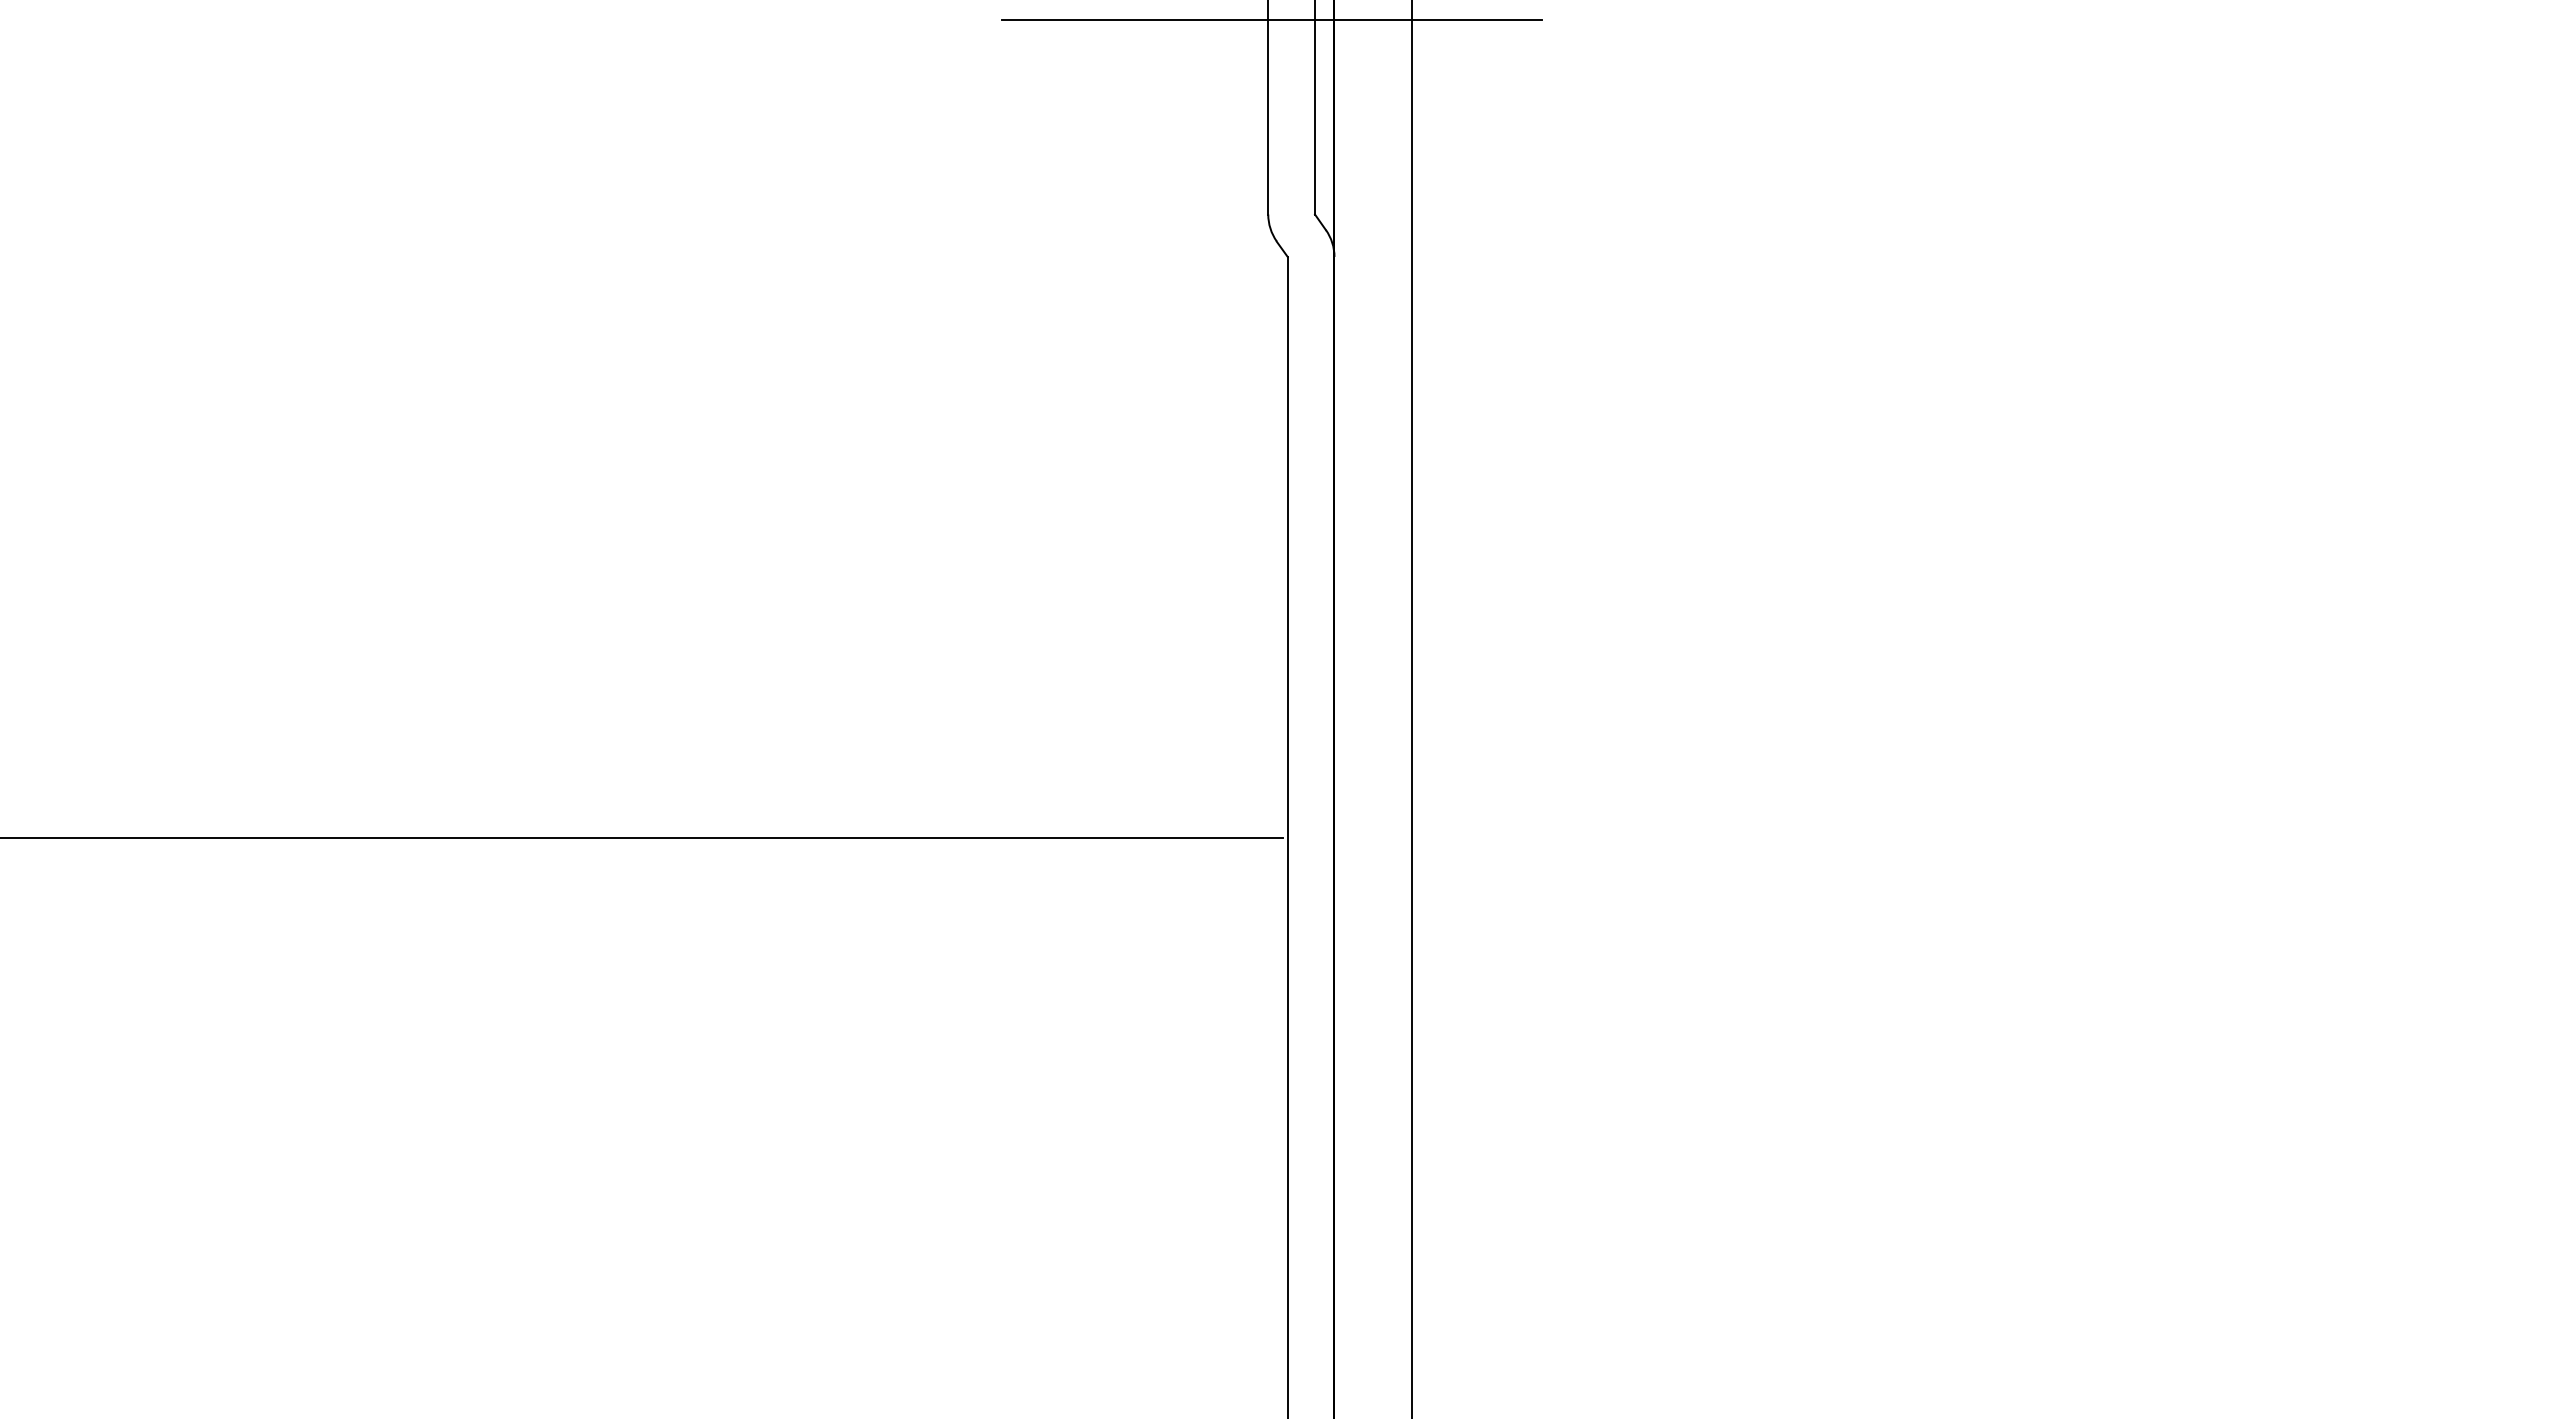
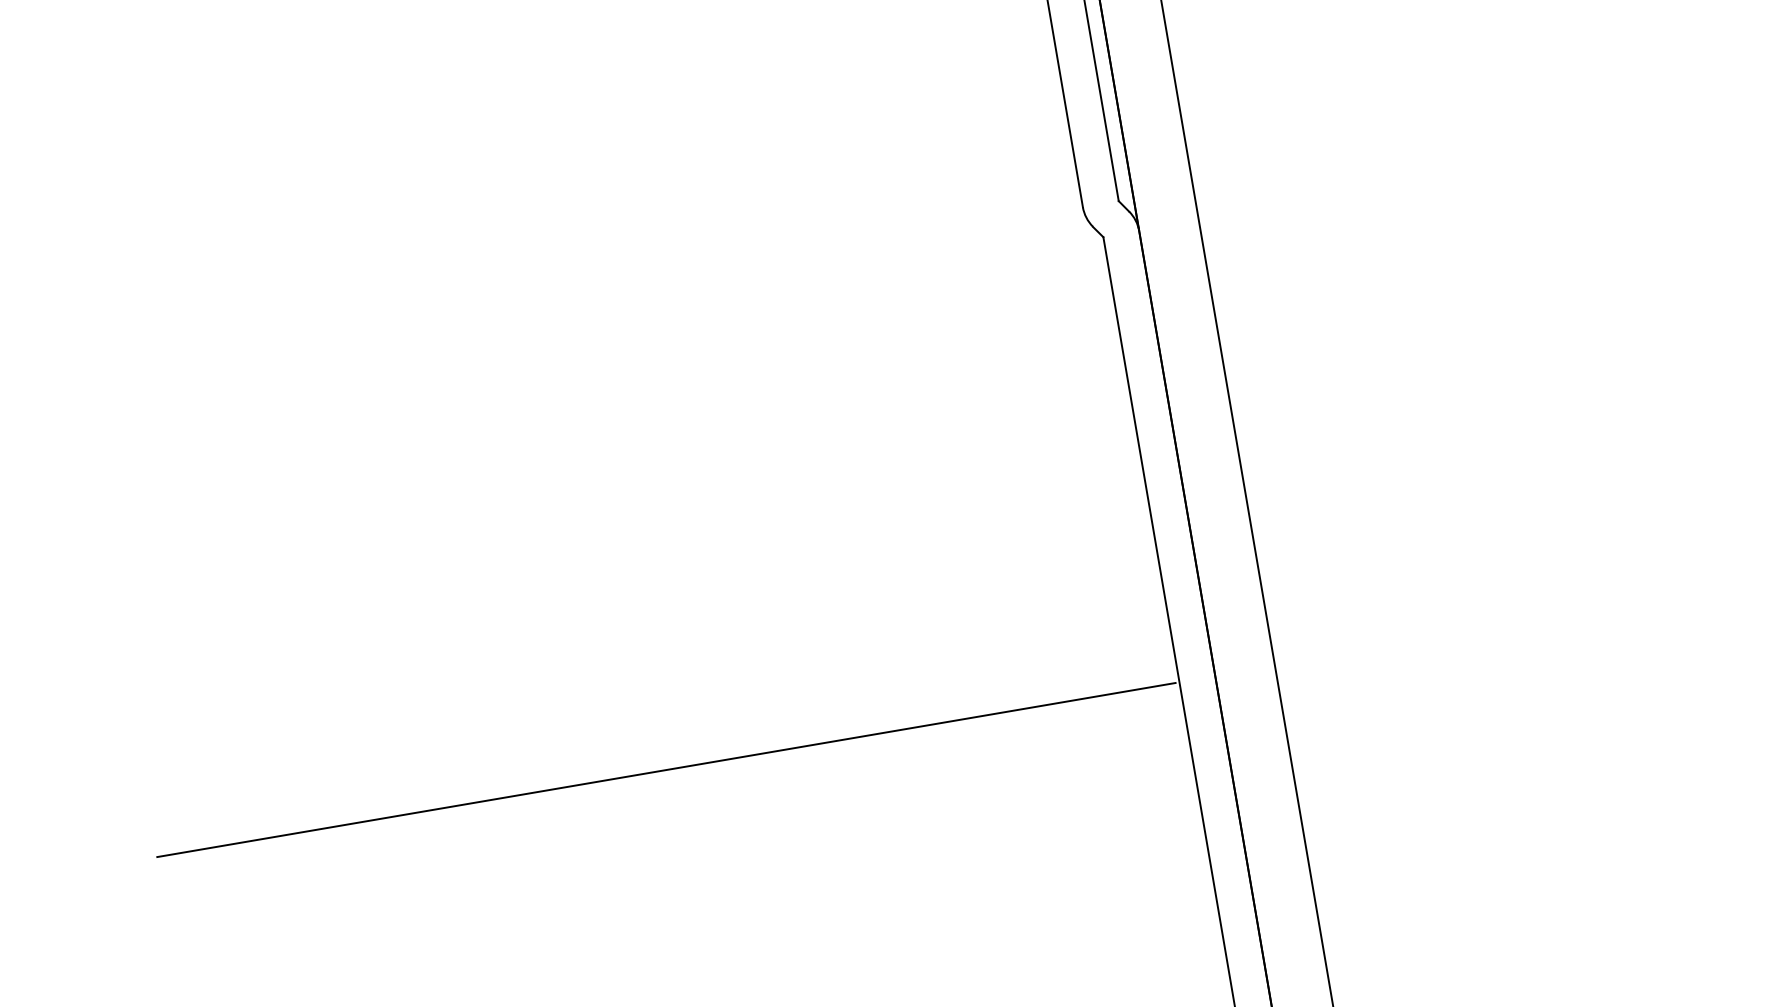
line: (1271, 19) -> (1059, 57), removed

